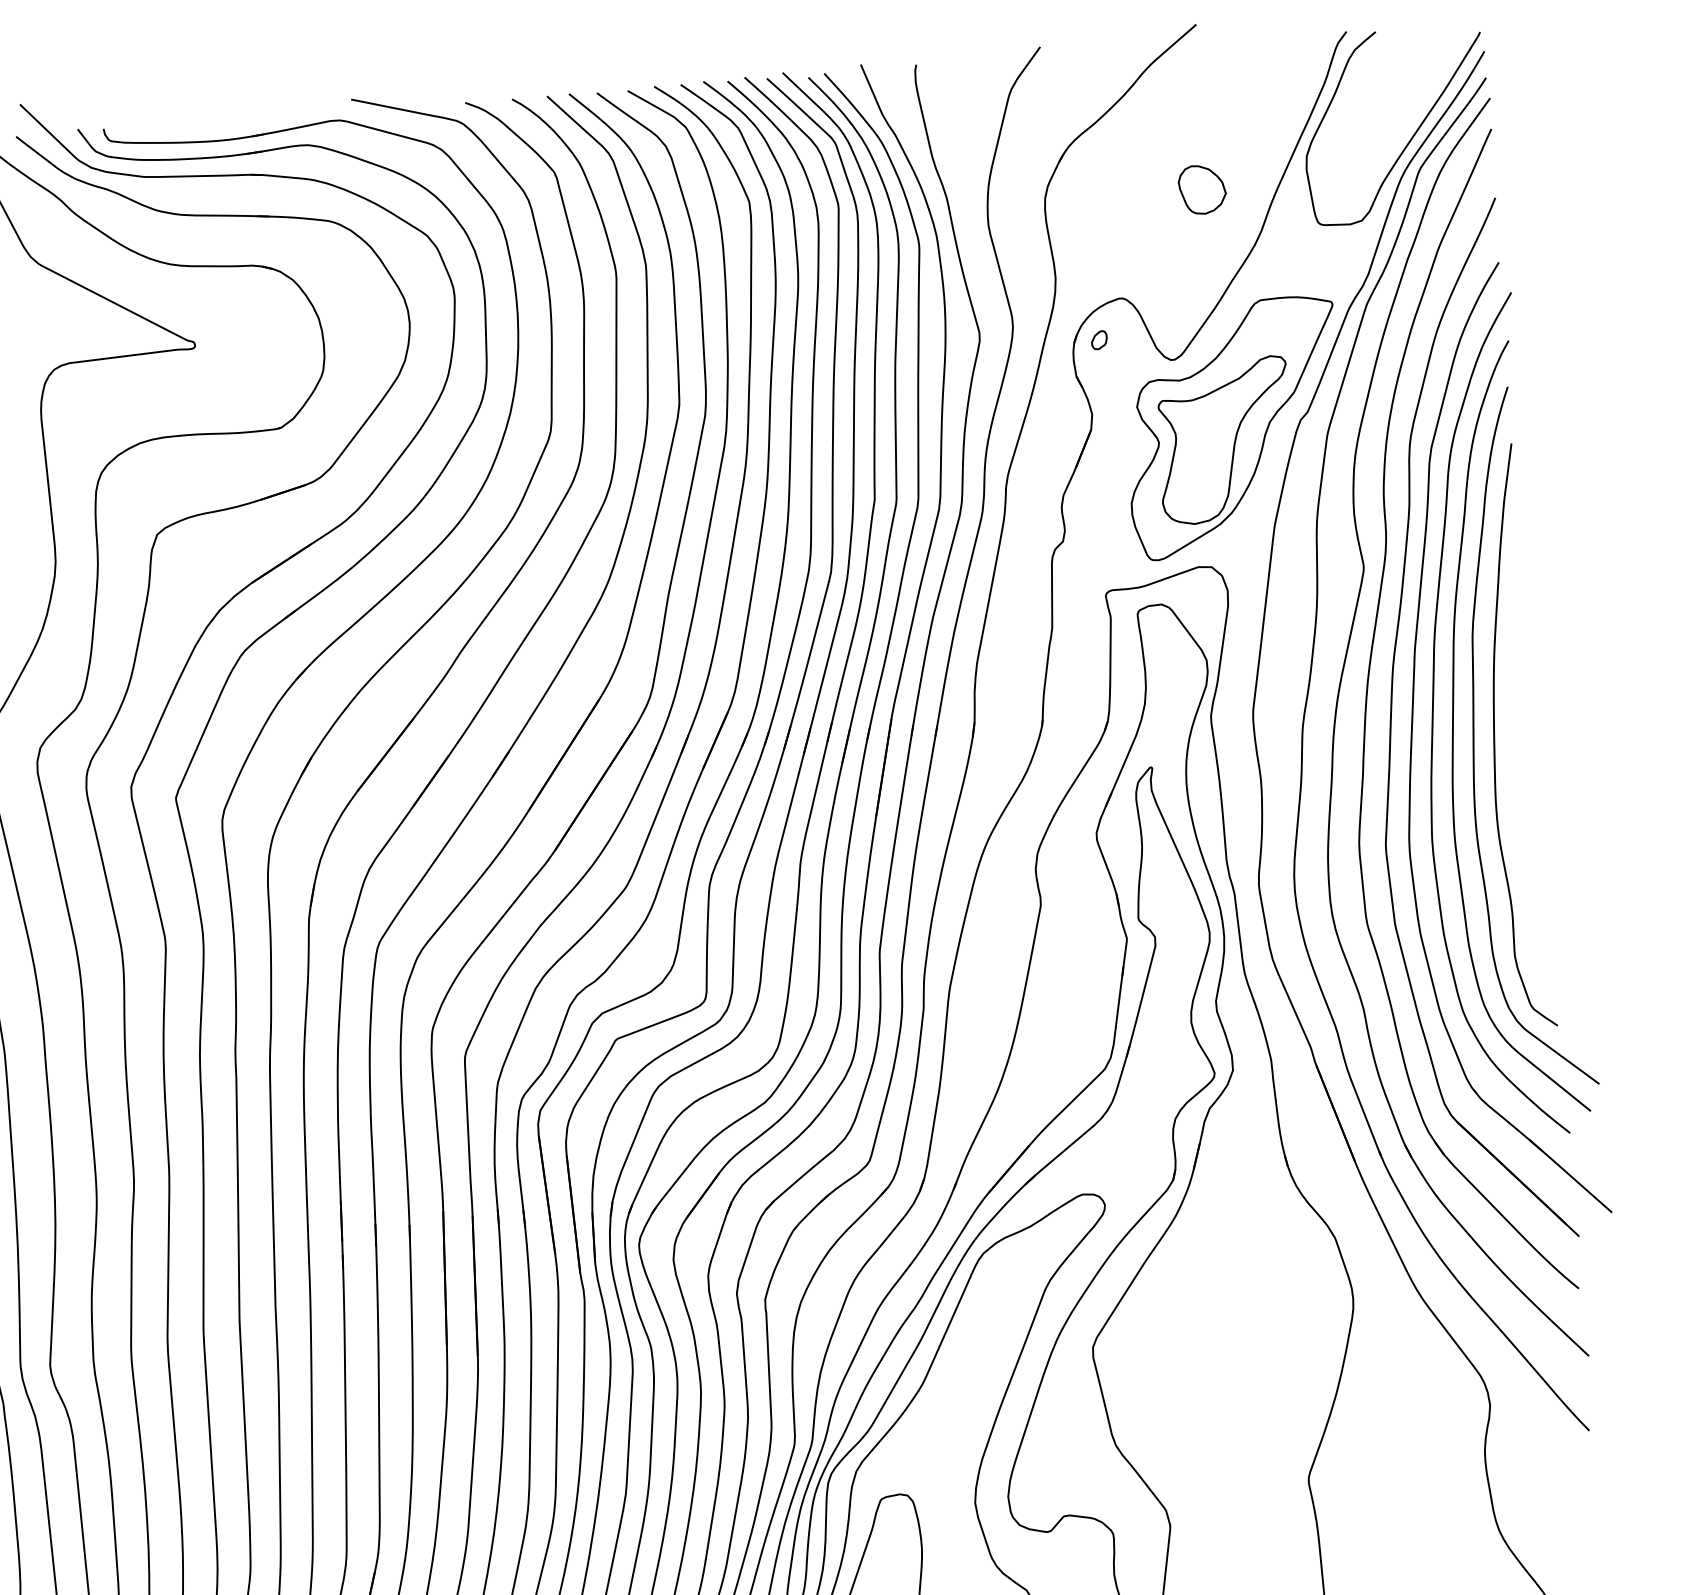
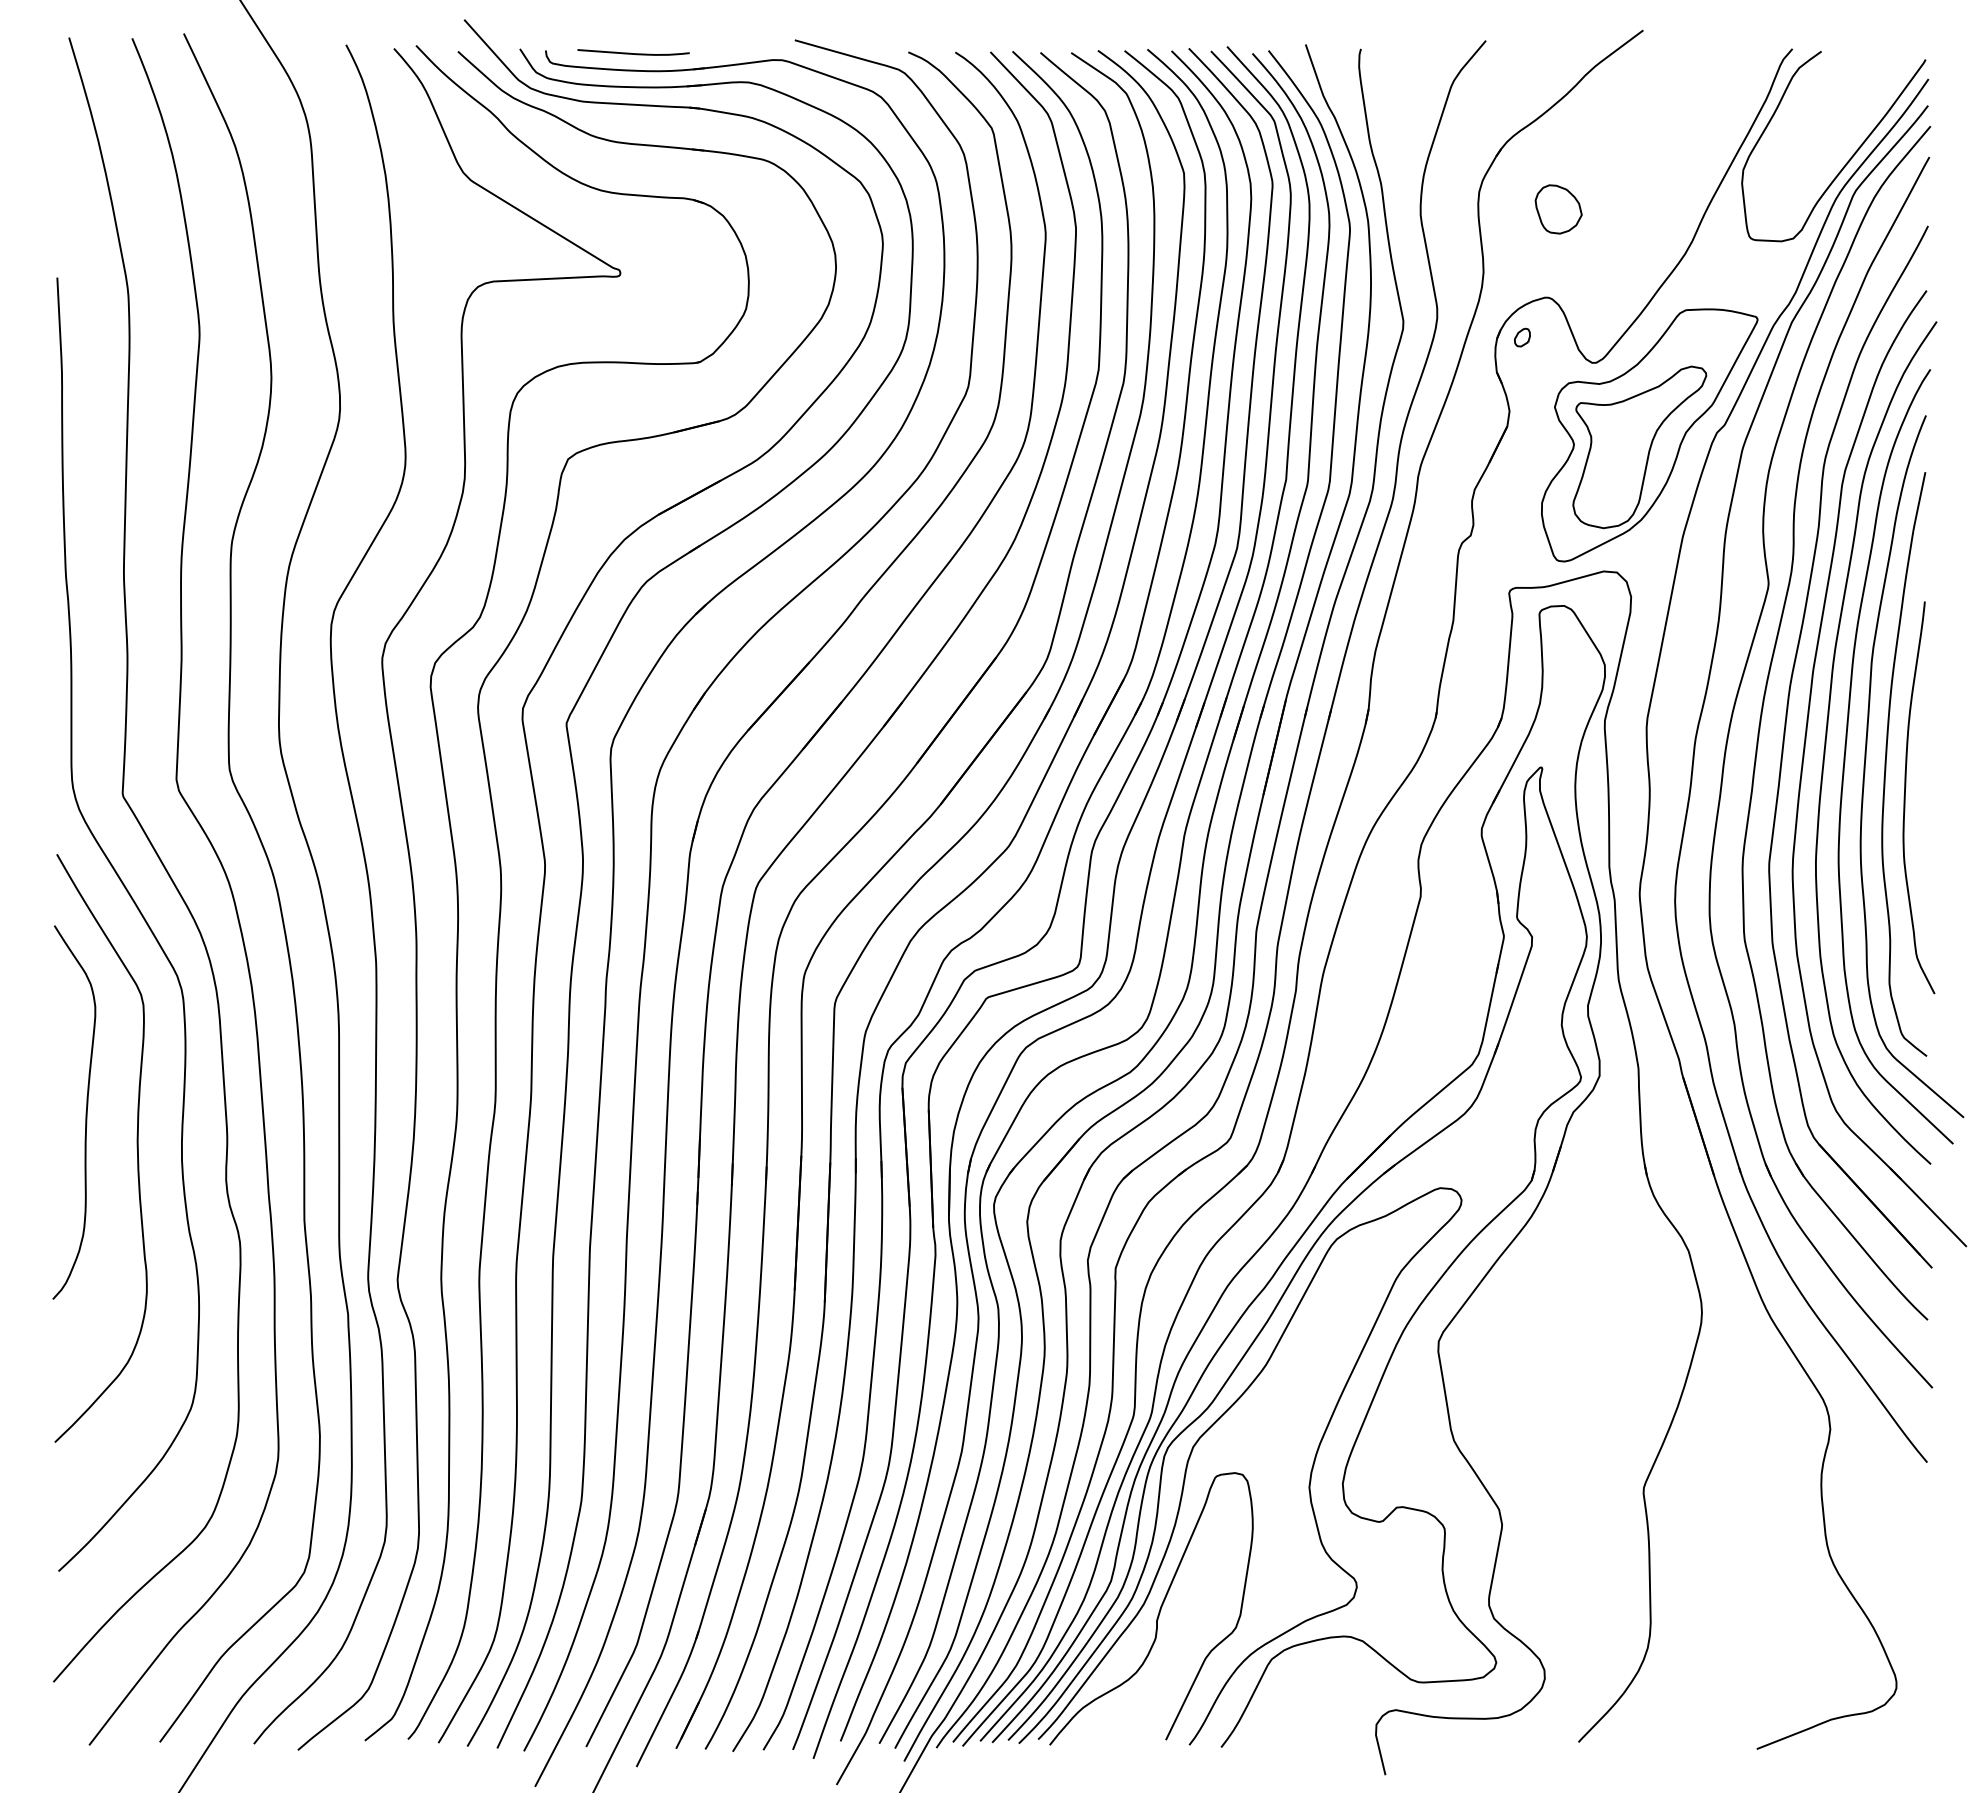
curve: (191, 125) -> (633, 53), added
part: (1202, 189) -> (1558, 209), moved
curve: (1516, 769) -> (1905, 797), added

